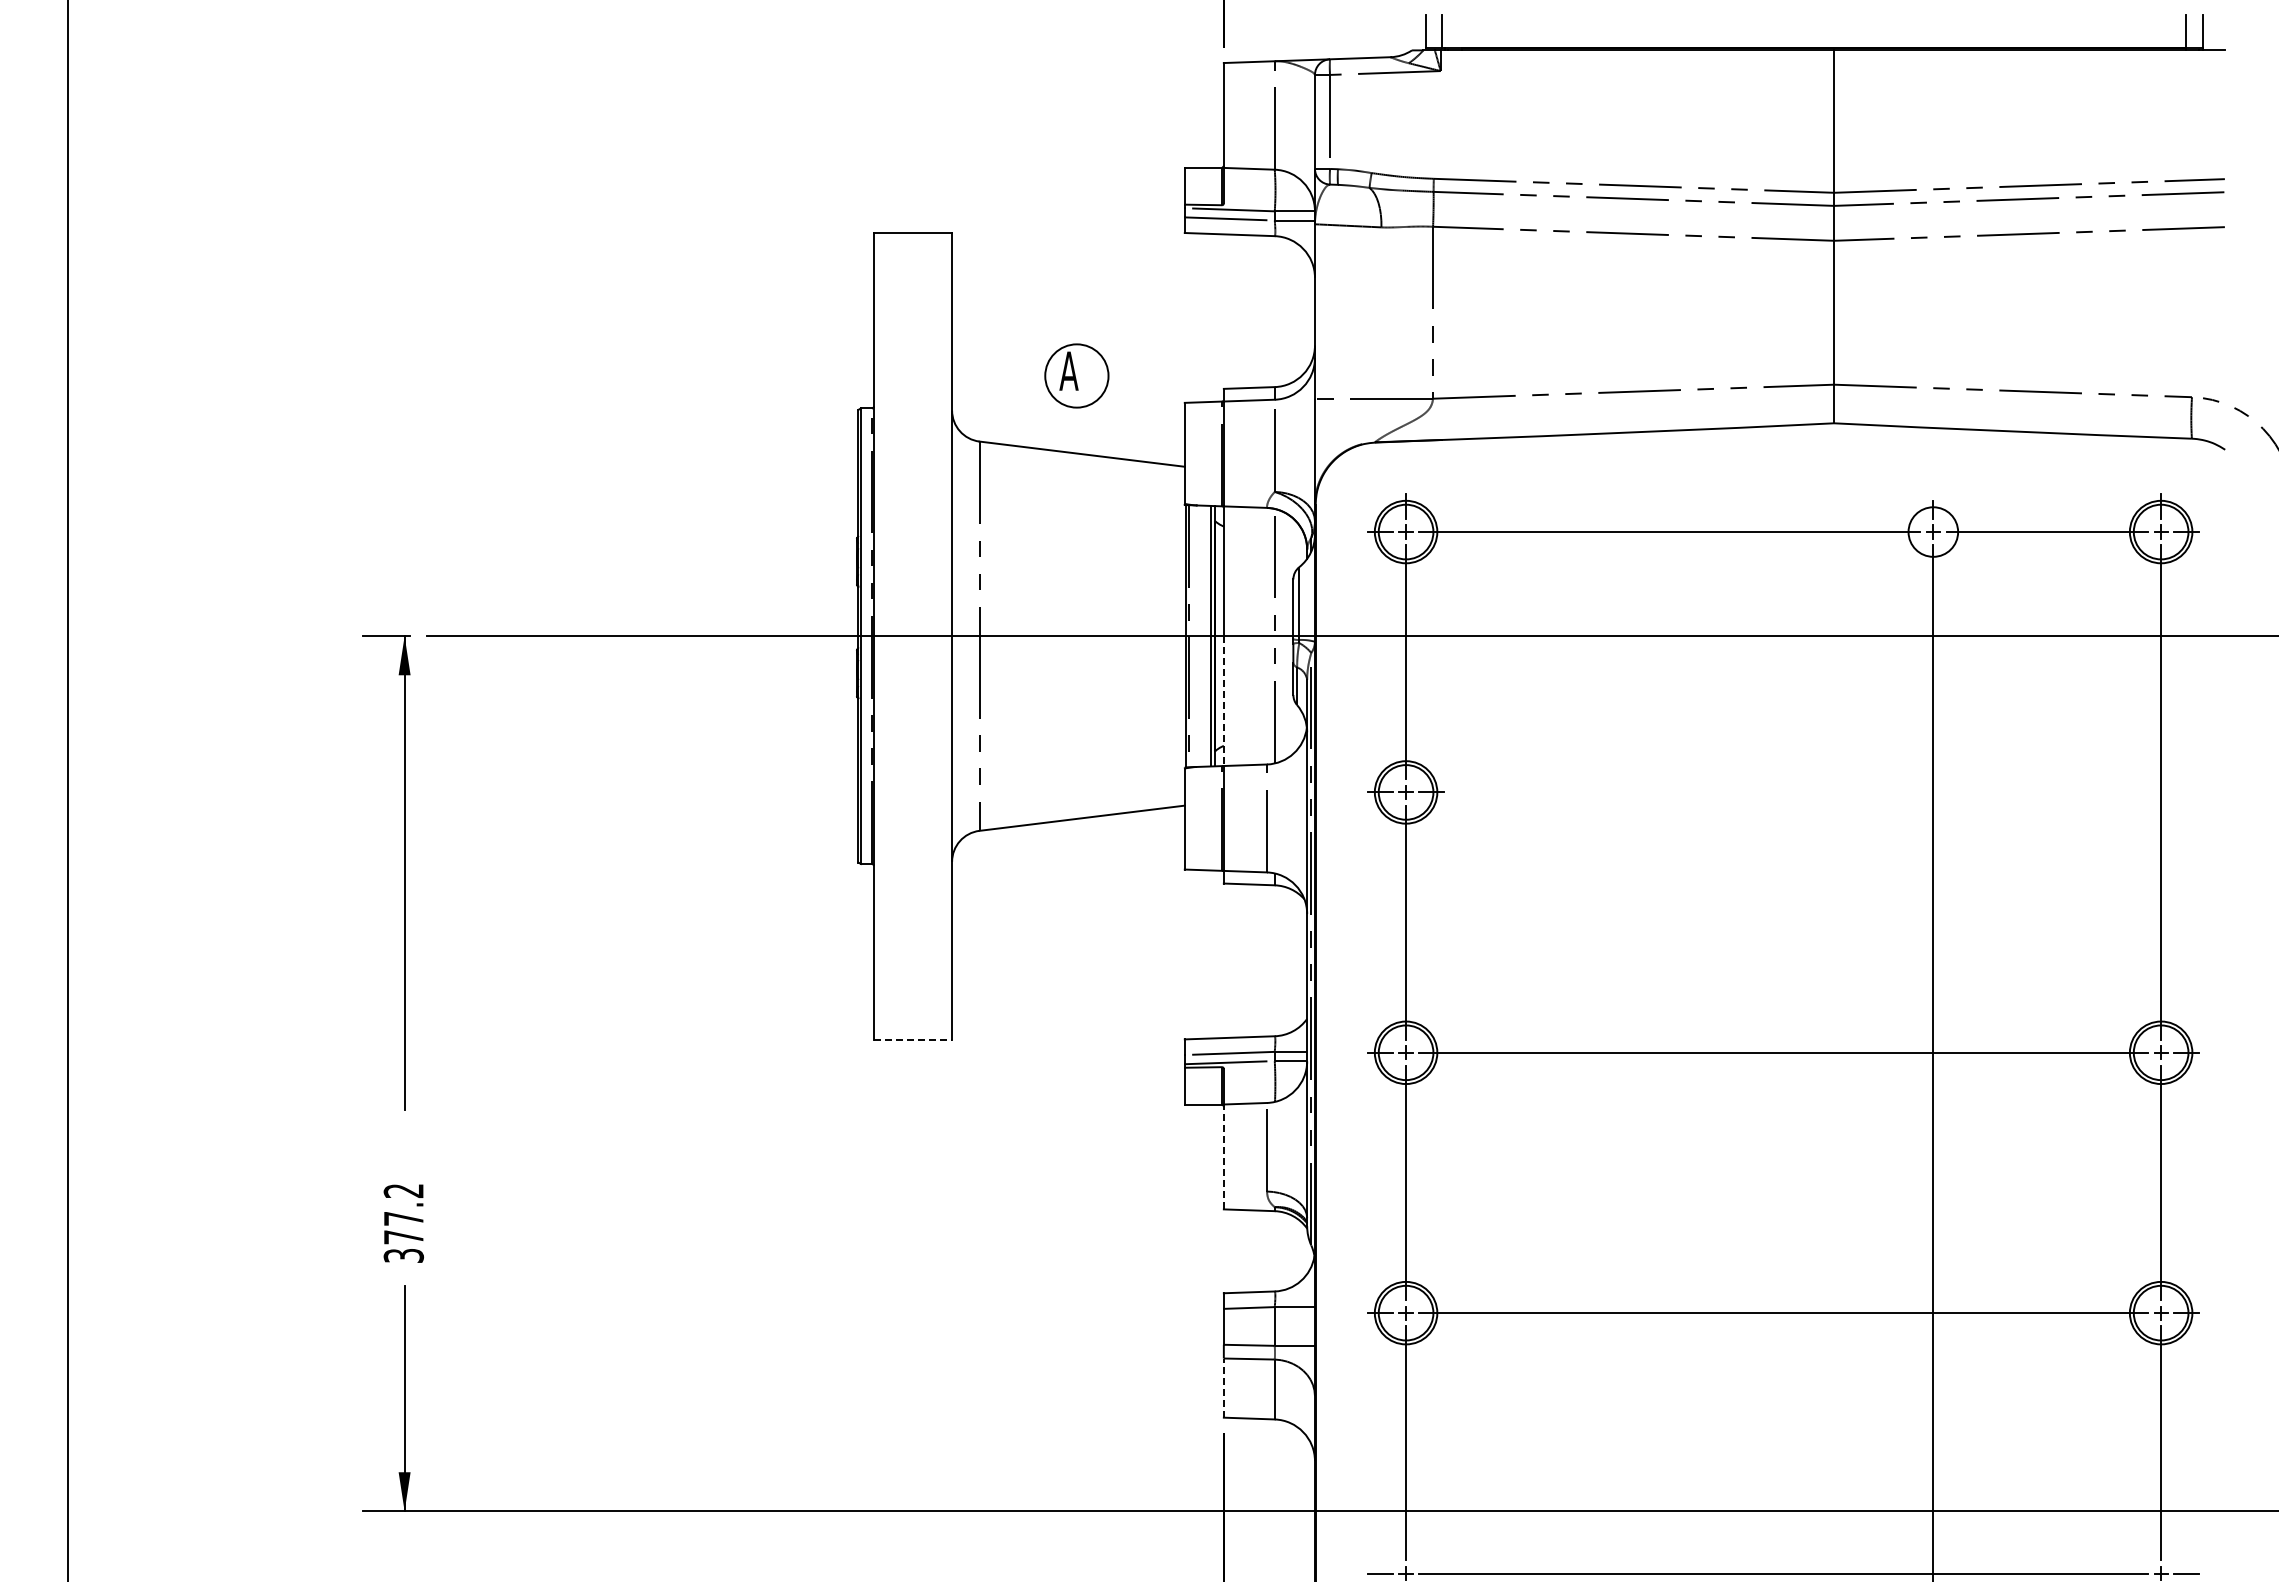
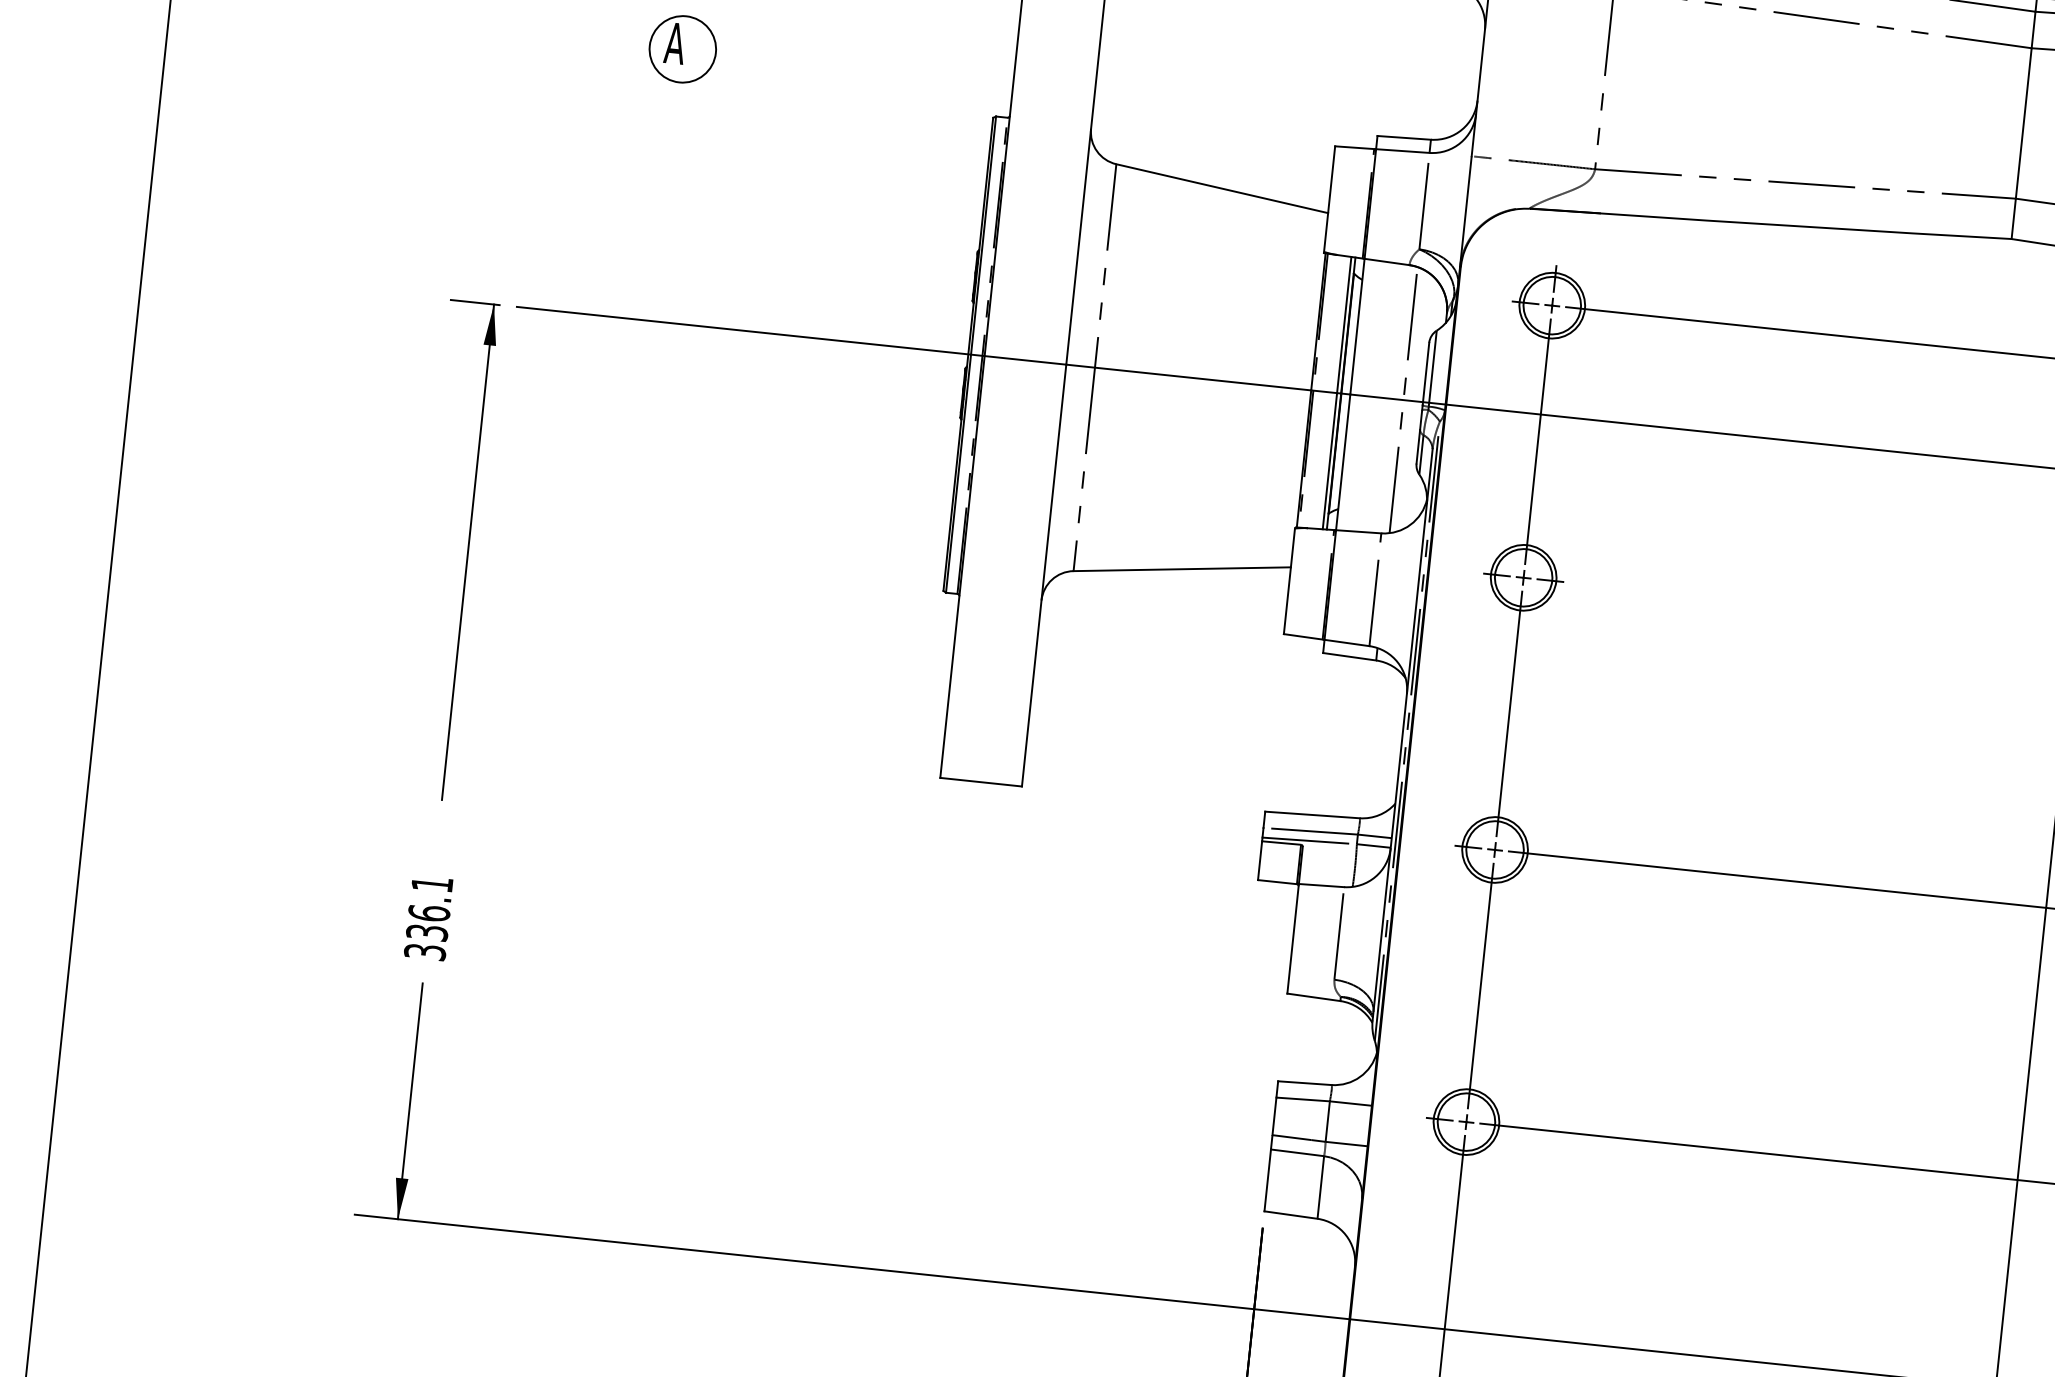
part: (1076, 375) -> (682, 48), moved
line: (1223, 701) -> (1342, 462), dashed -> solid
line: (913, 1039) -> (981, 781), dashed -> solid
line: (1223, 1156) -> (1292, 938), dashed -> solid
text: (403, 1214) -> (429, 908), 377.2 -> 336.1
line: (1223, 1388) -> (1267, 1180), dashed -> solid

